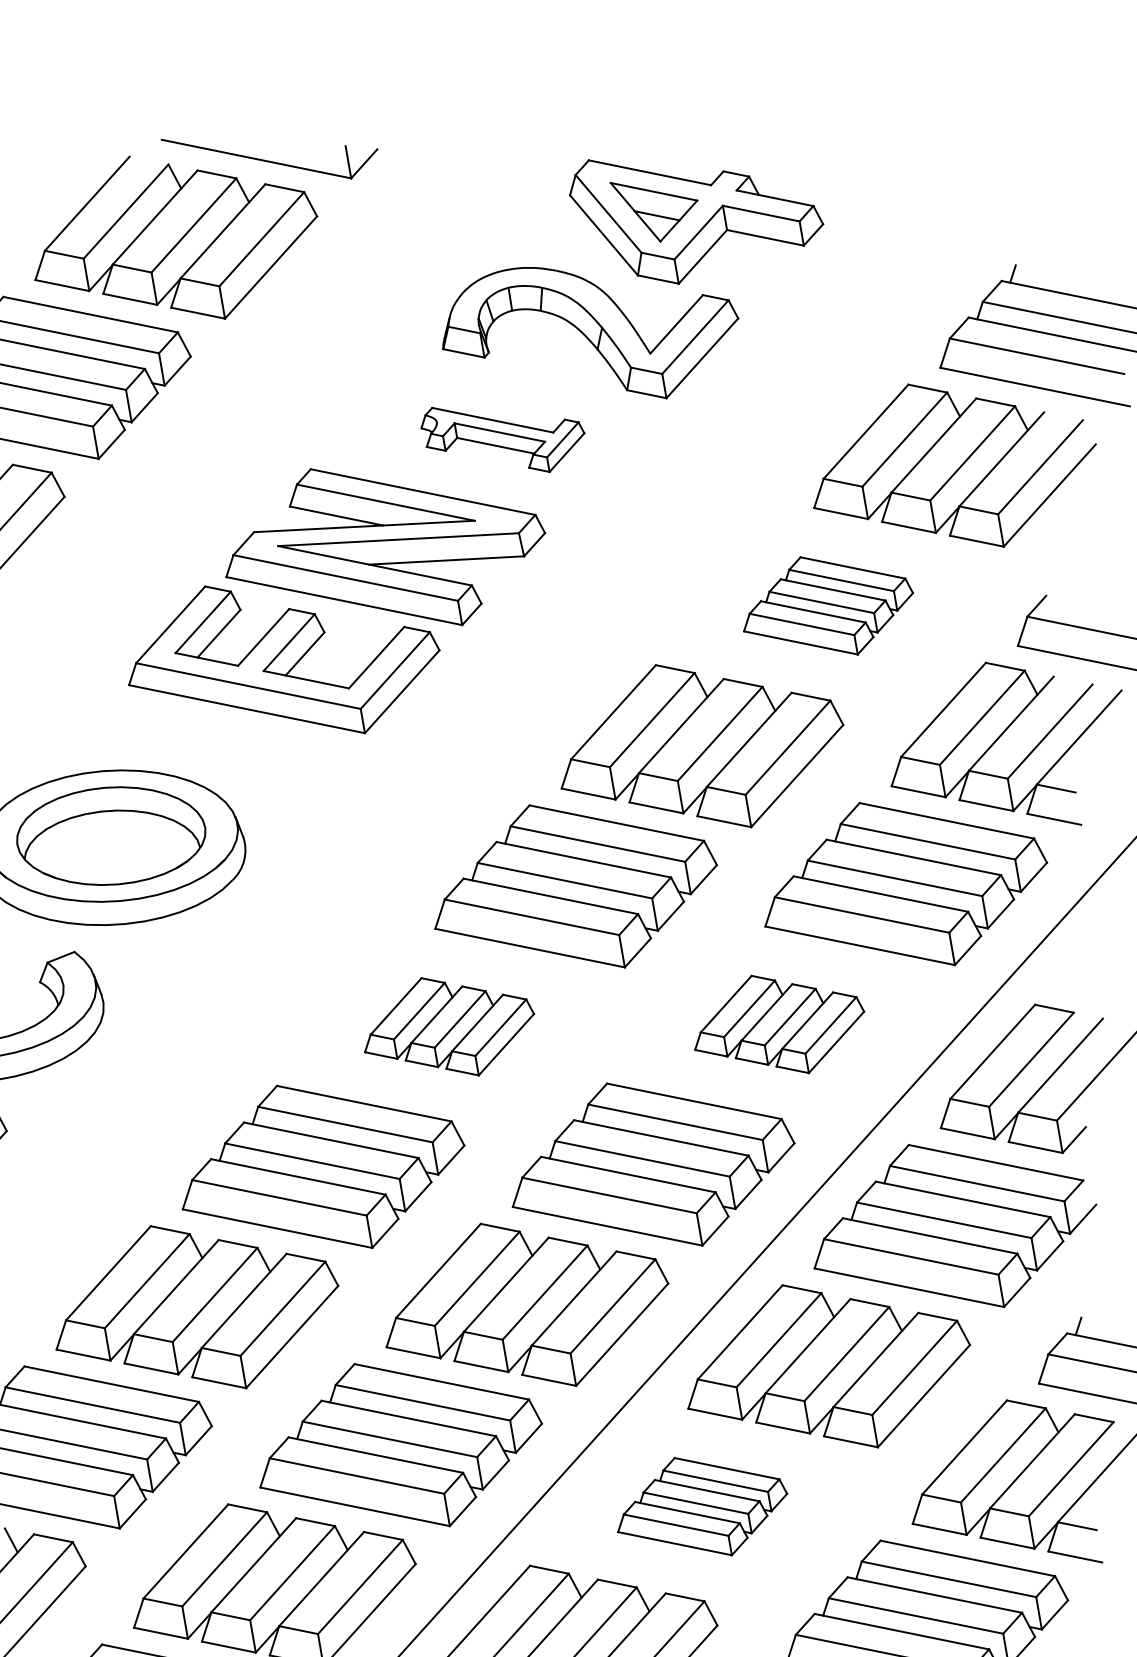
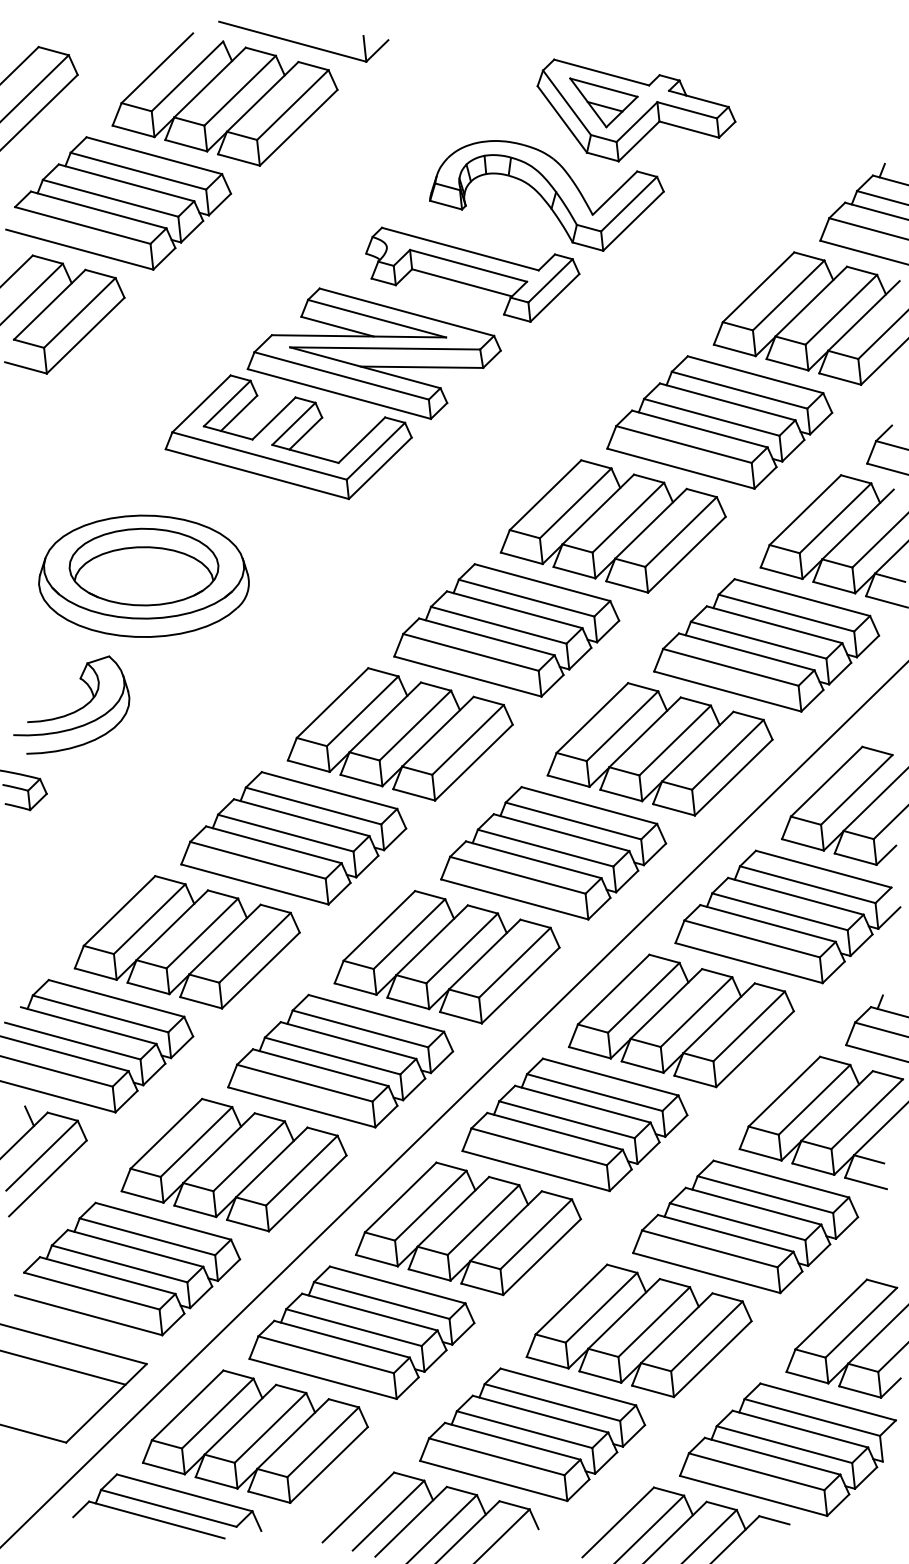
part: (503, 438) -> (472, 274), size x1.67
part: (827, 606) -> (719, 422), size x1.67
part: (778, 1024) -> (659, 749), size x1.67
part: (448, 1027) -> (399, 734), size x1.67
part: (701, 1506) -> (574, 1124), size x1.67

